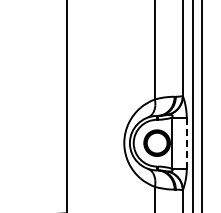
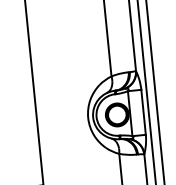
line: (186, 143) -> (143, 112), dashed -> solid

